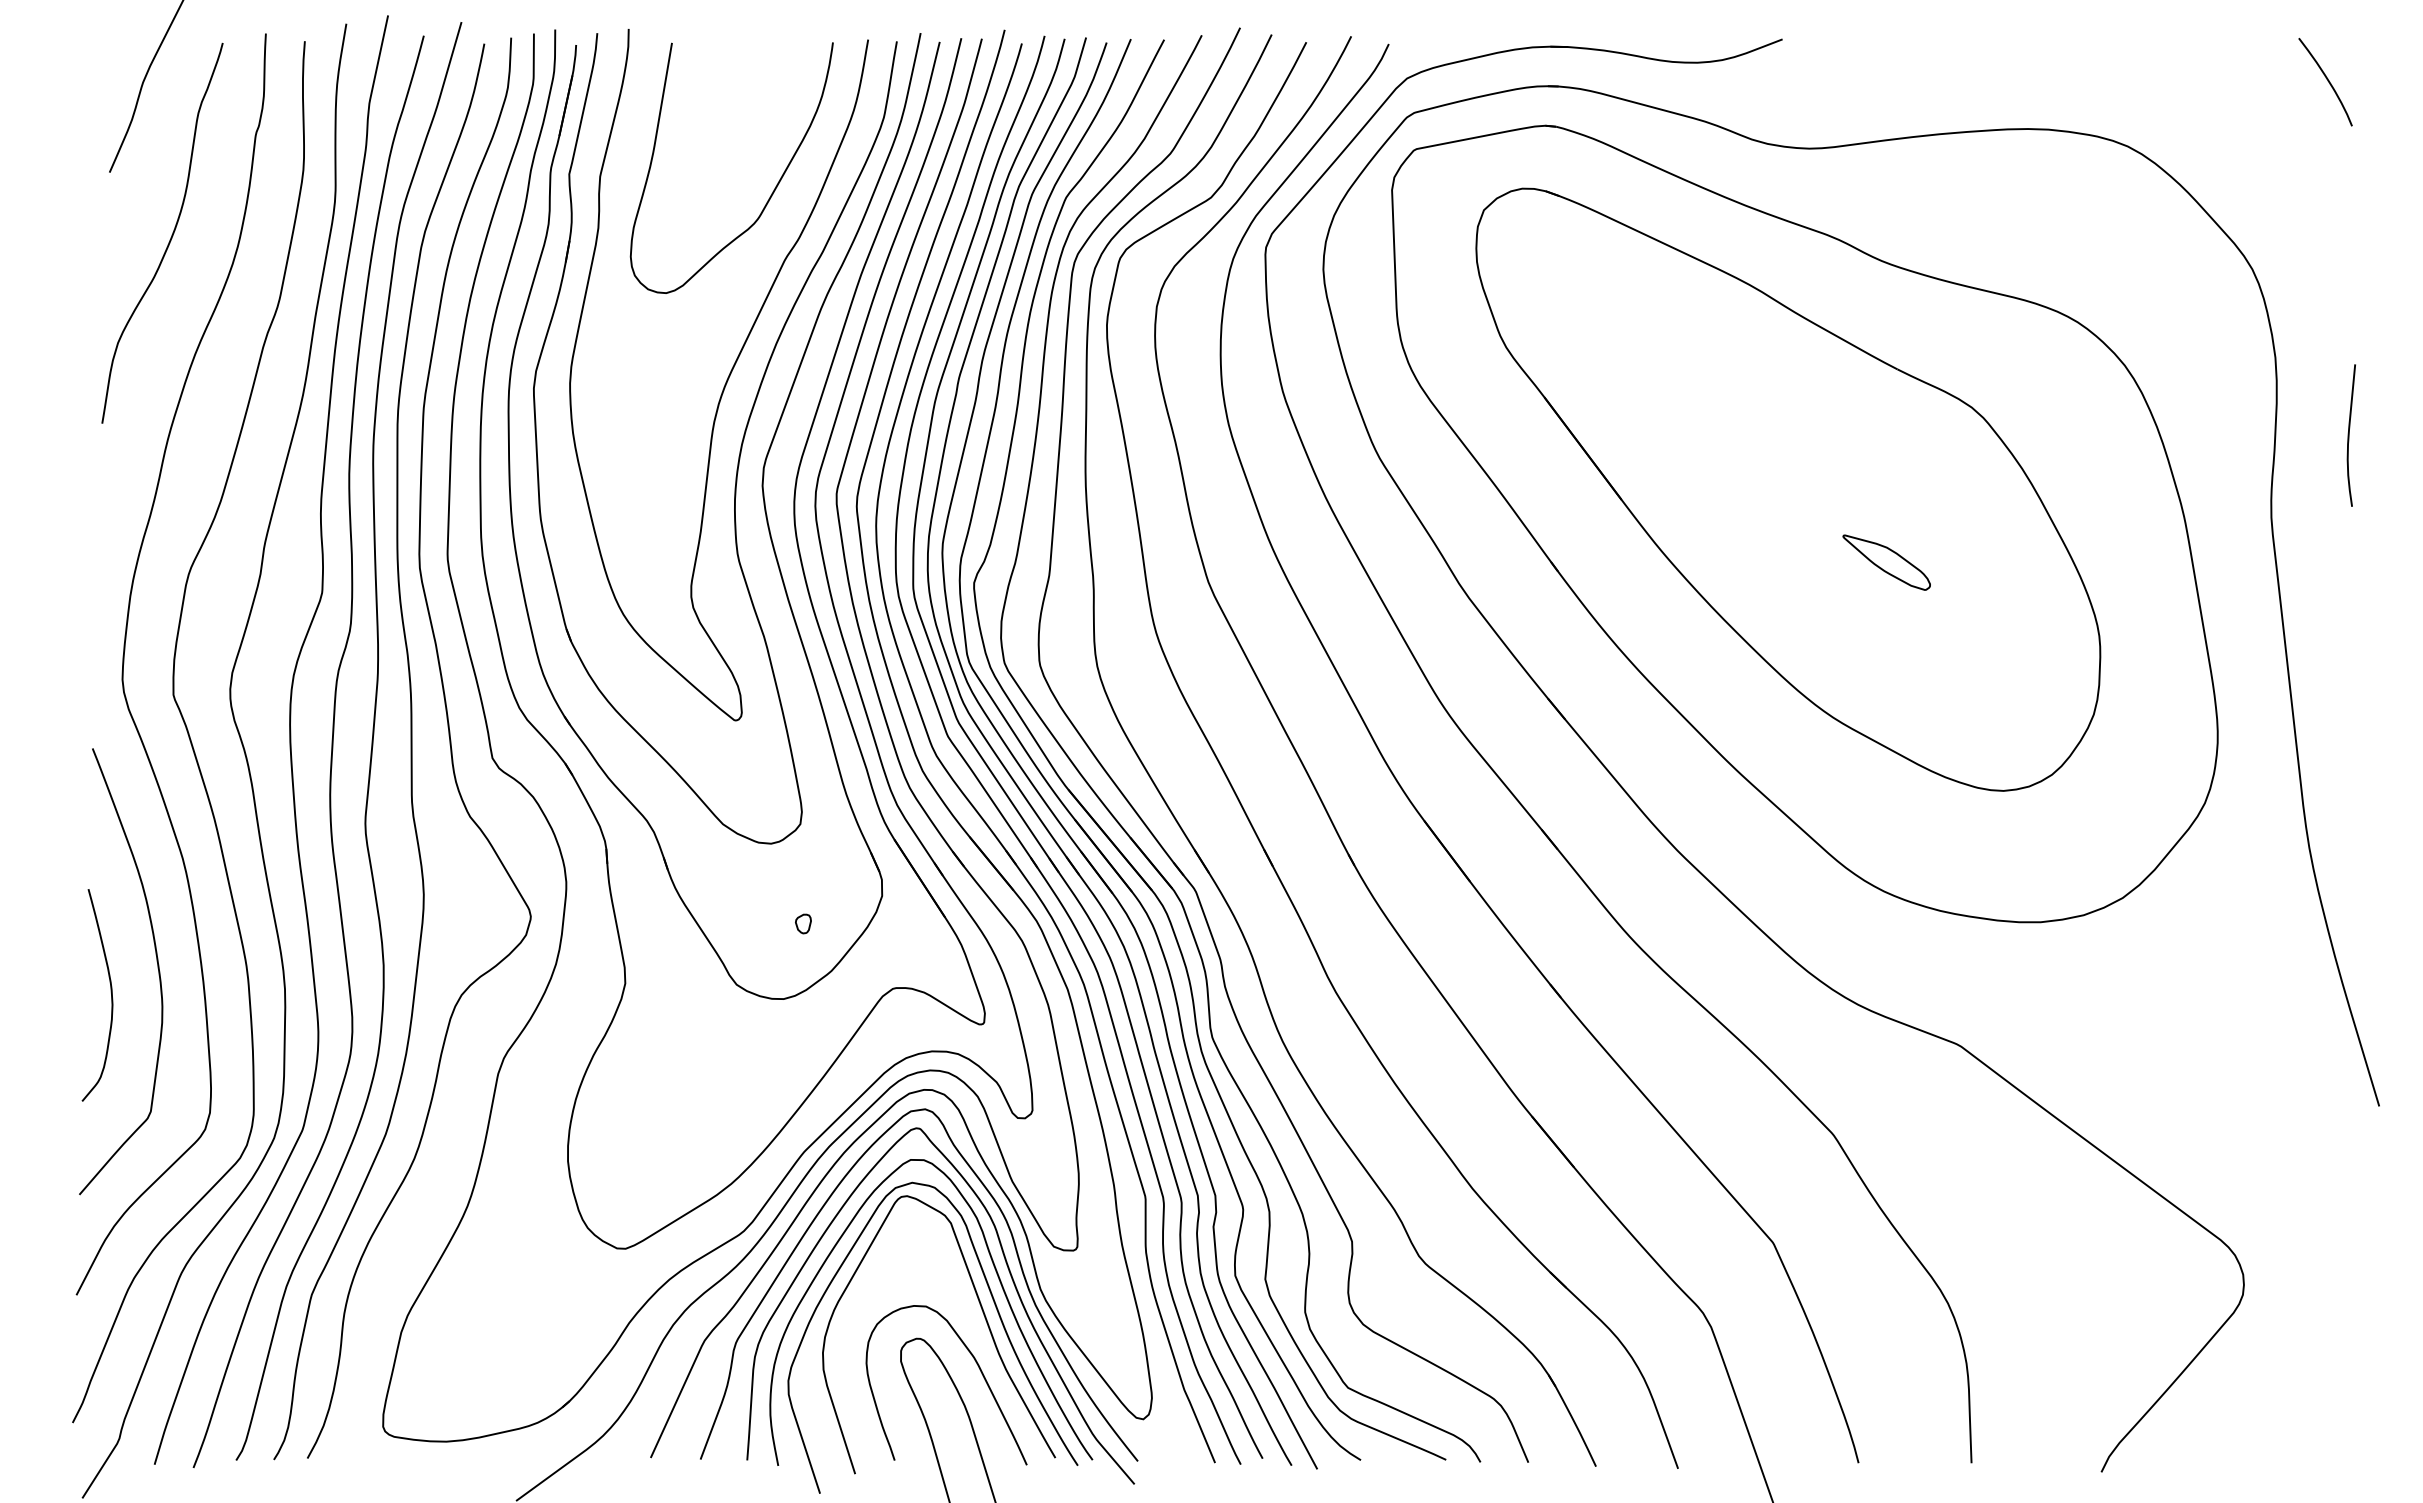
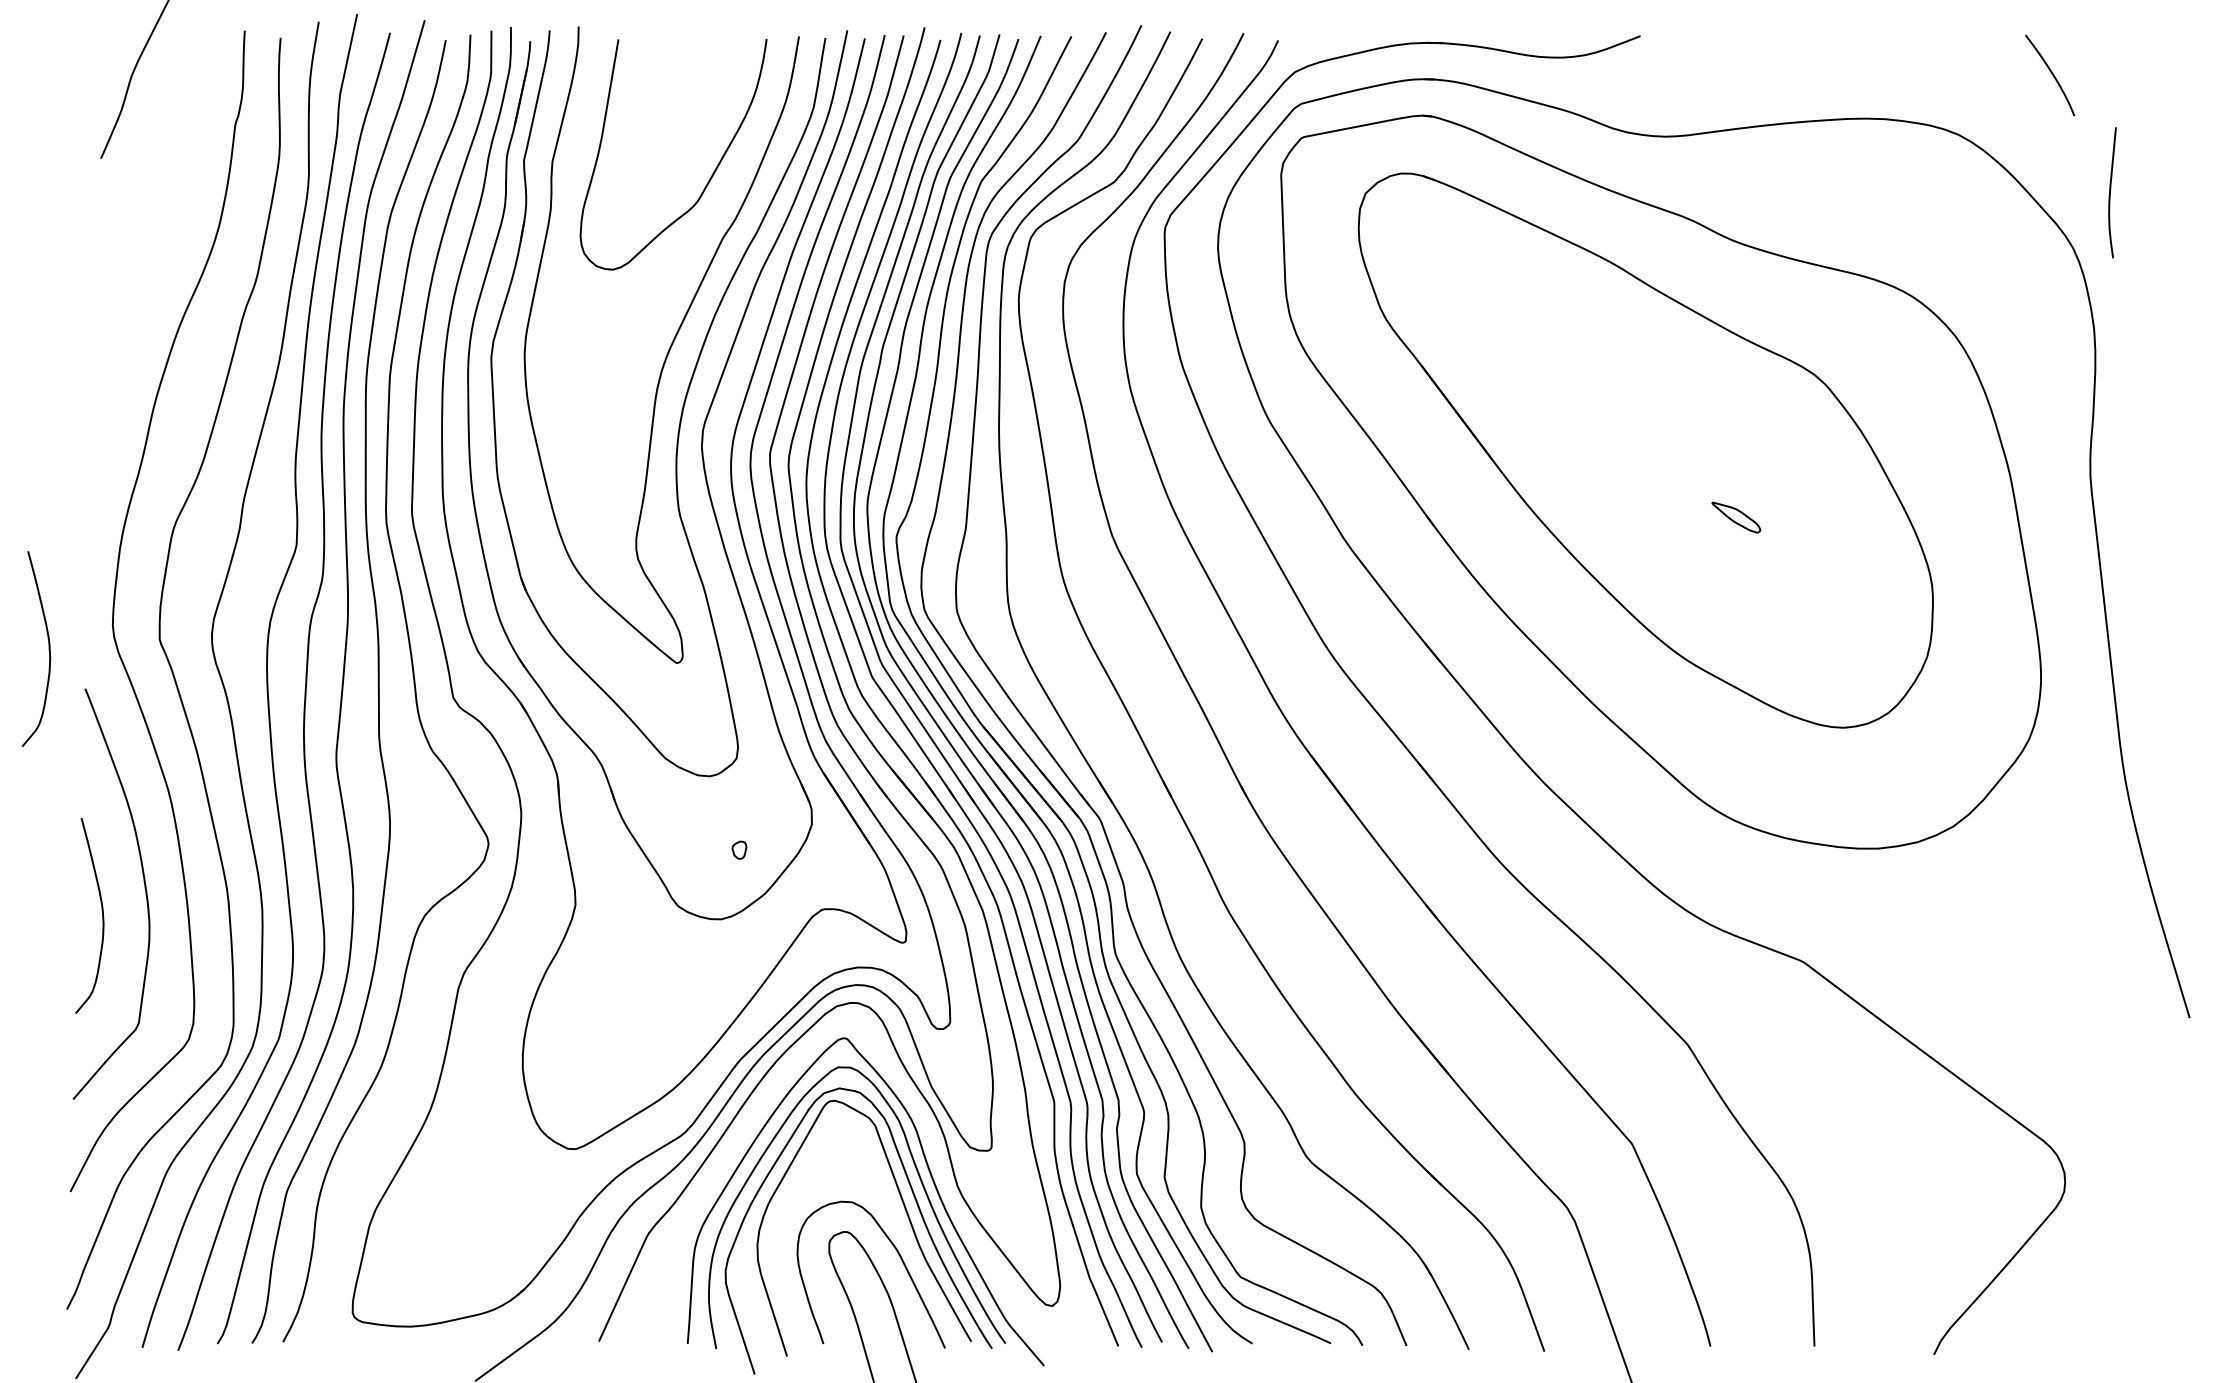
curve: (2327, 81) -> (2051, 74), moved
curve: (171, 234) -> (157, 215), removed
curve: (2349, 435) -> (2110, 192), moved
part: (1886, 562) -> (1736, 517), size x0.6
curve: (52, 702) -> (48, 646), added
curve: (1017, 1258) -> (936, 1158), removed

